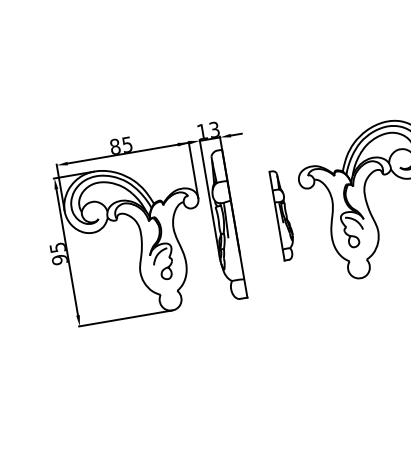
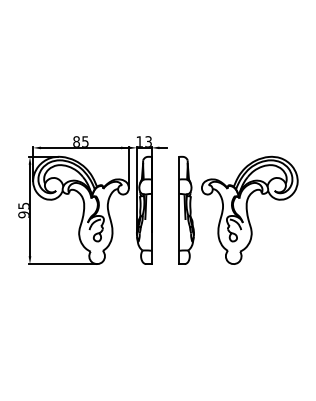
part: (282, 214) -> (186, 209), size x1.67

